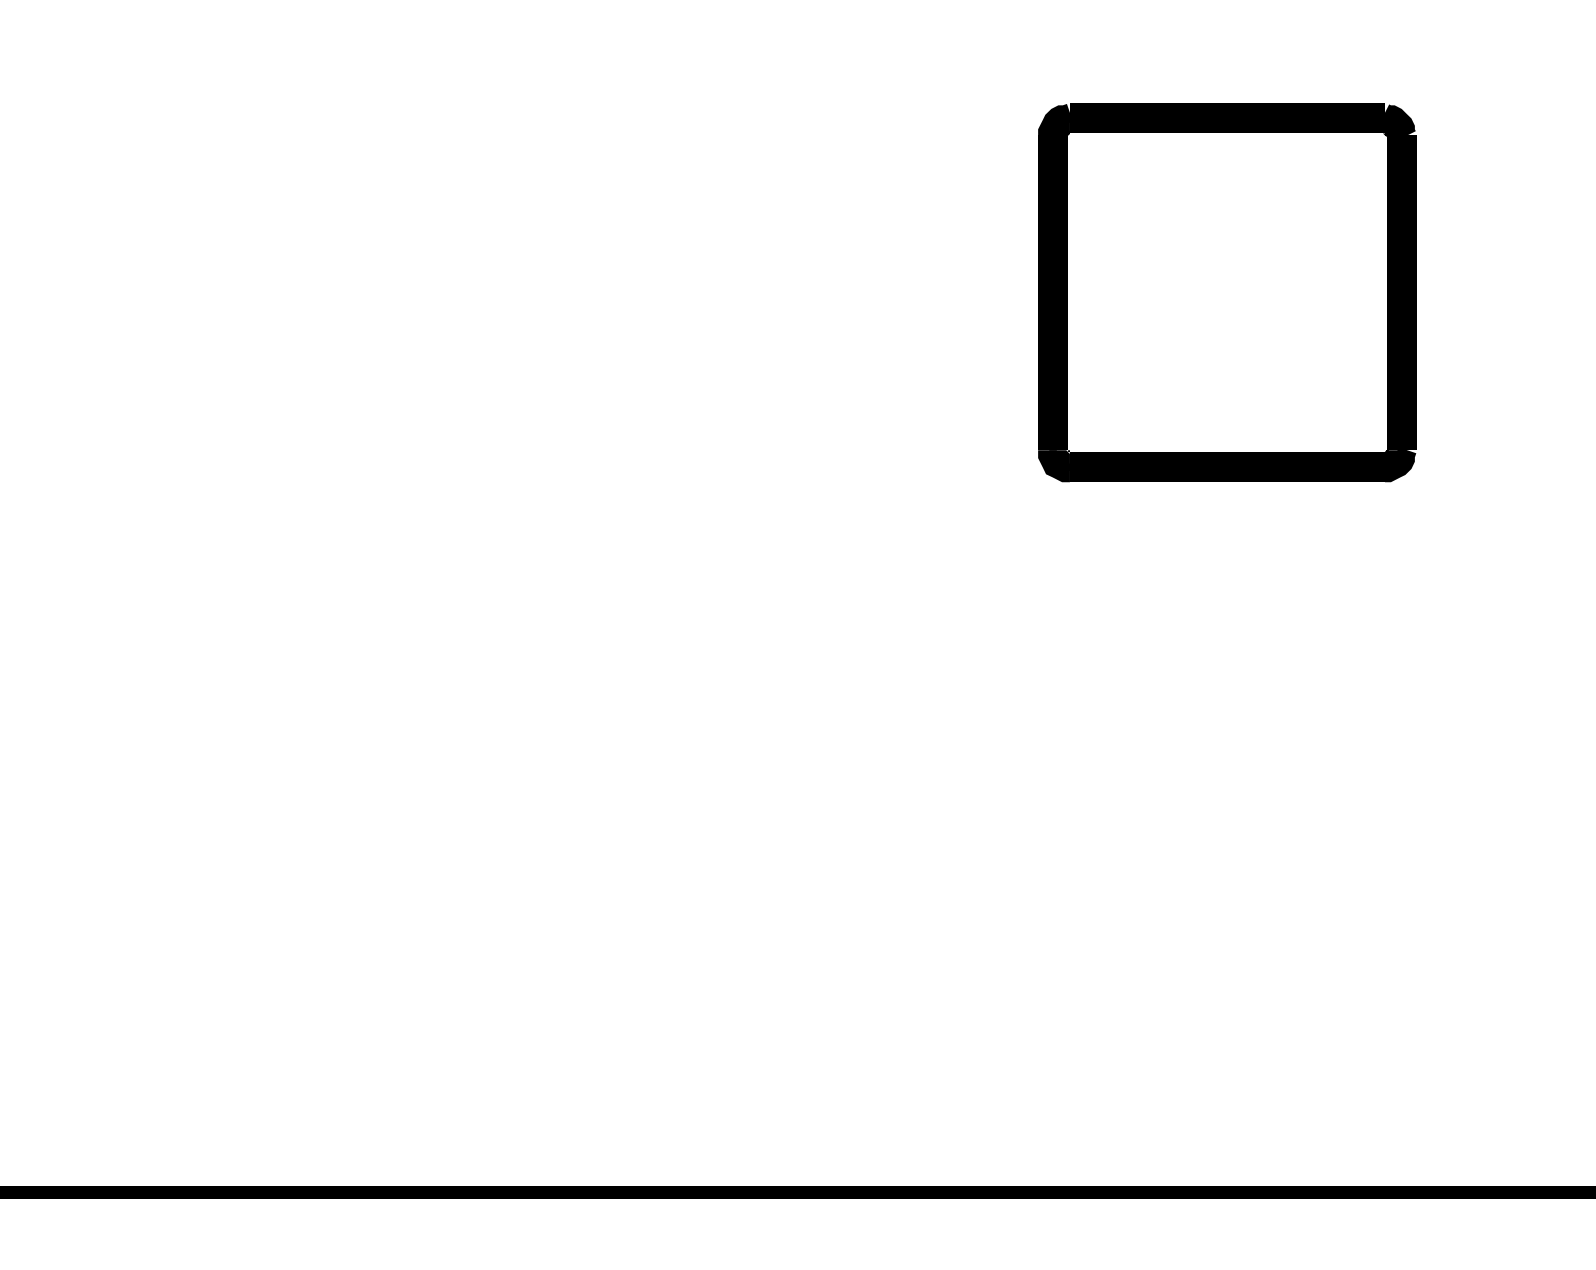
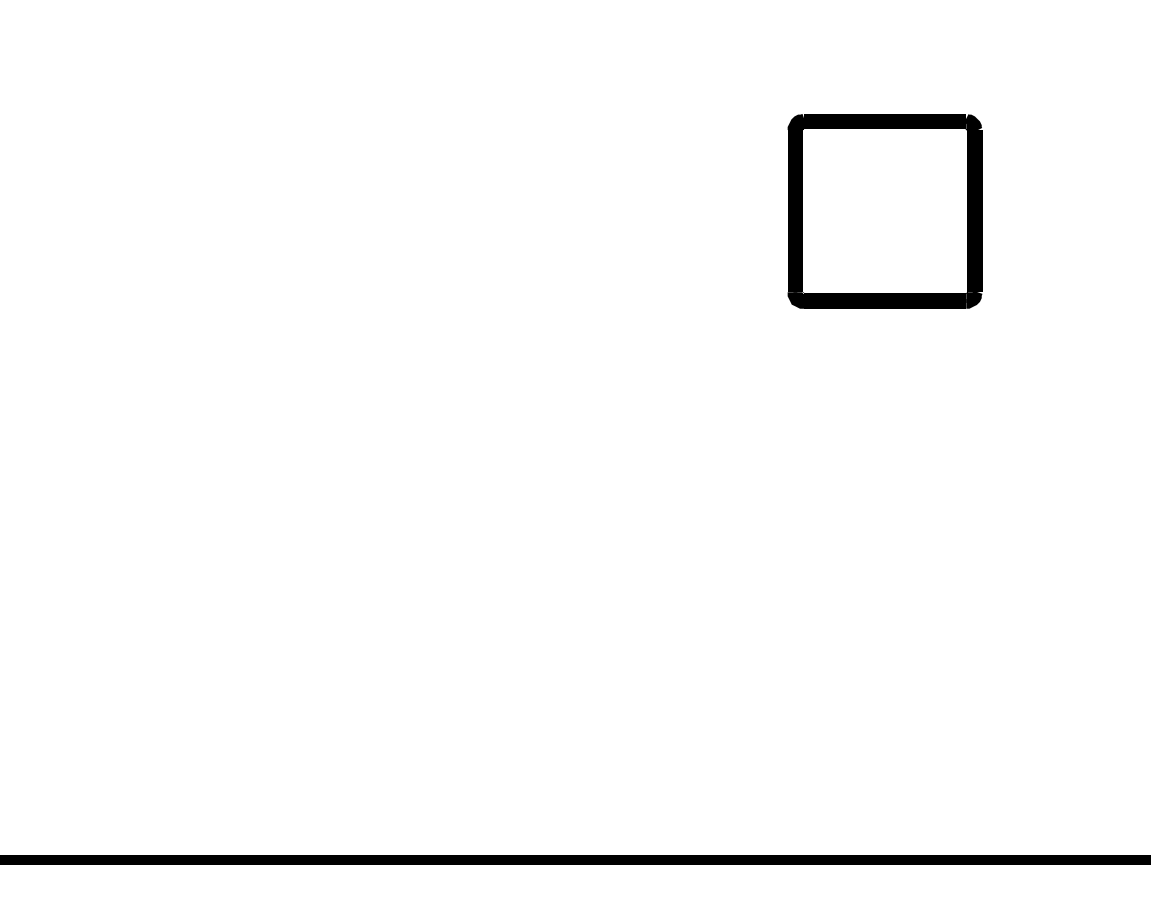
part: (1227, 292) -> (885, 211), size x0.71

